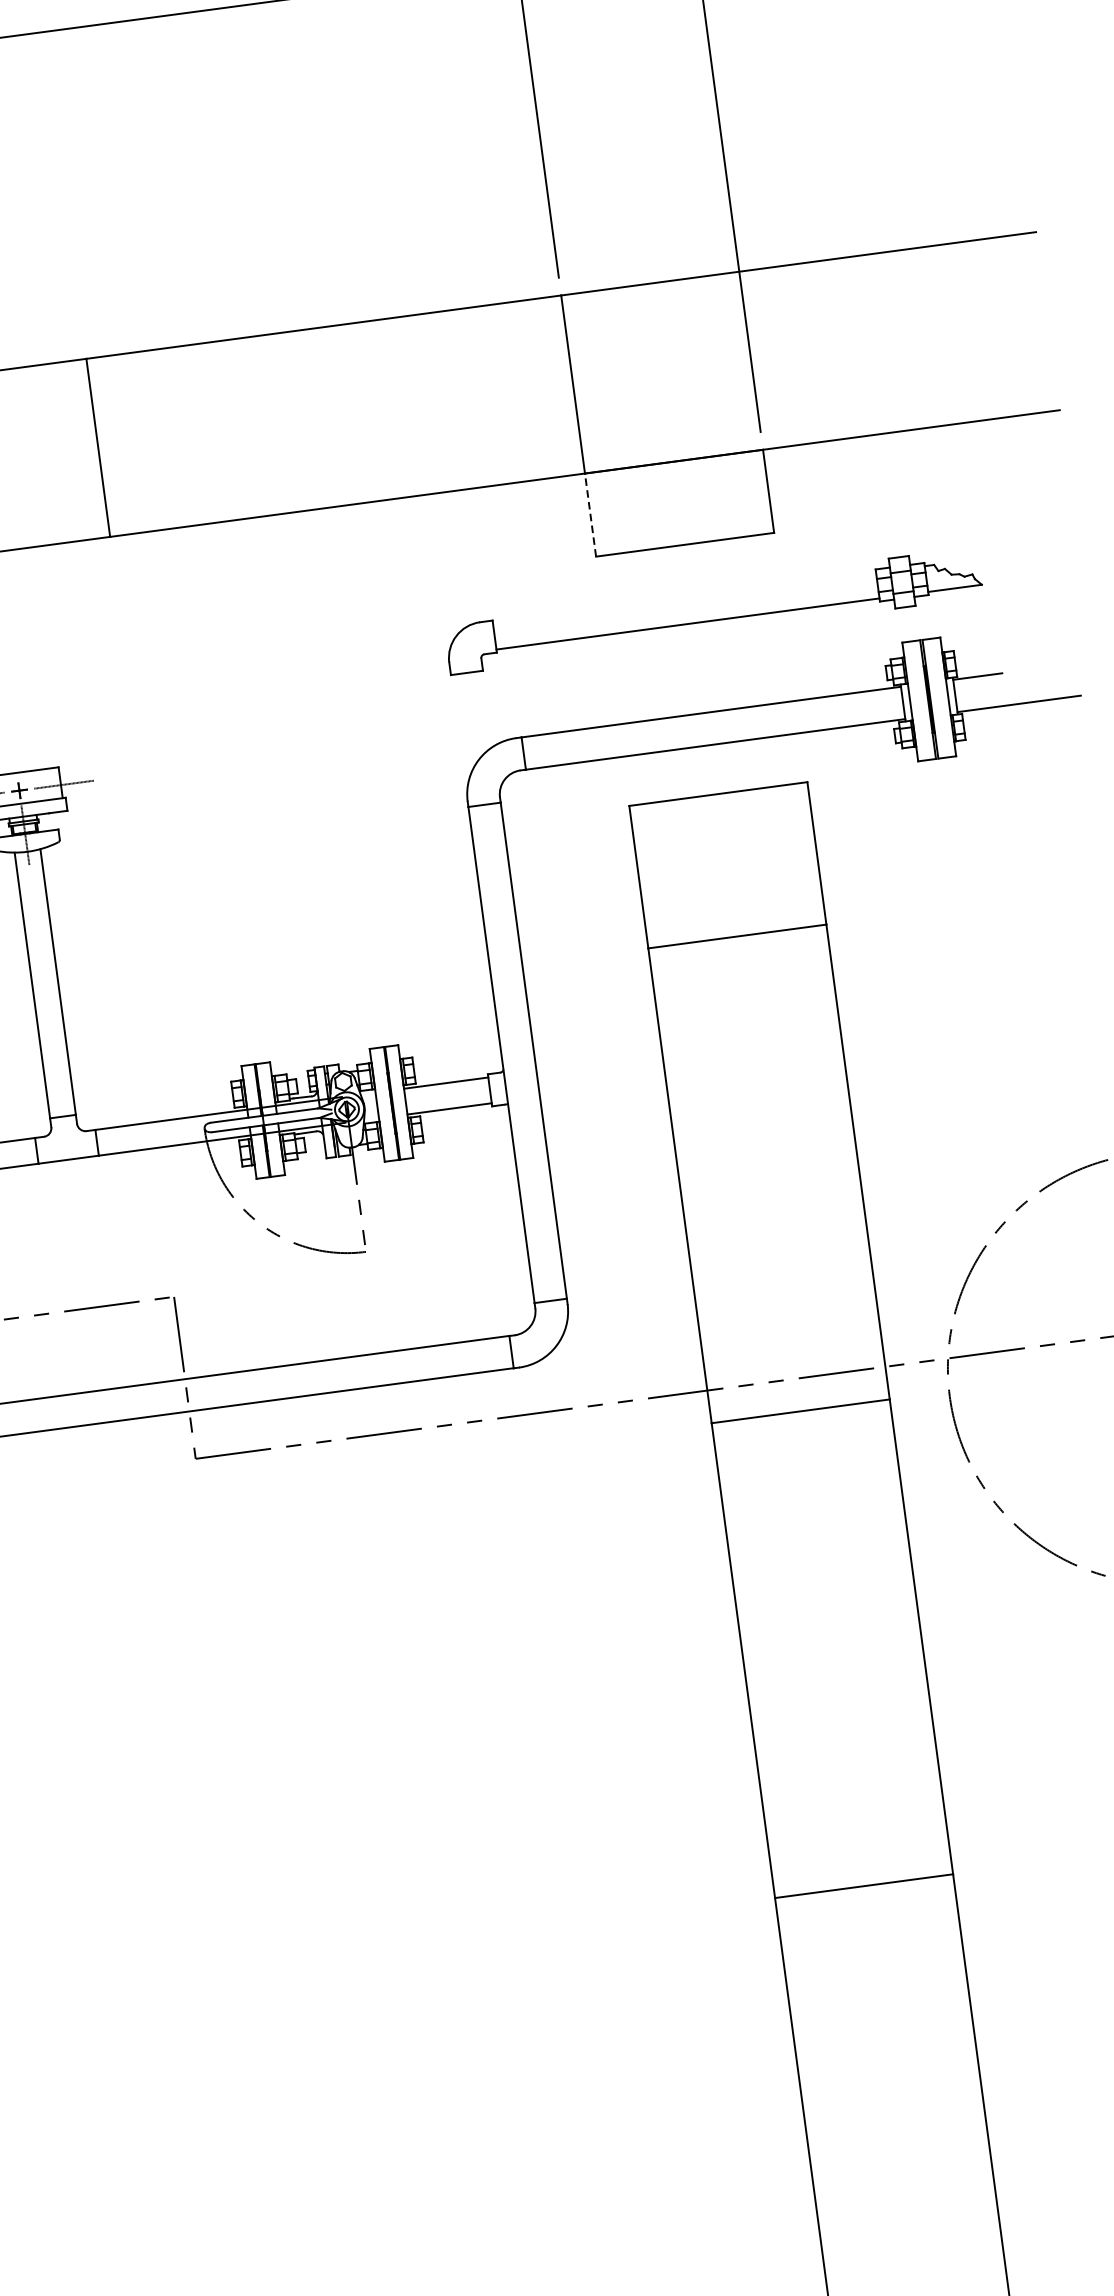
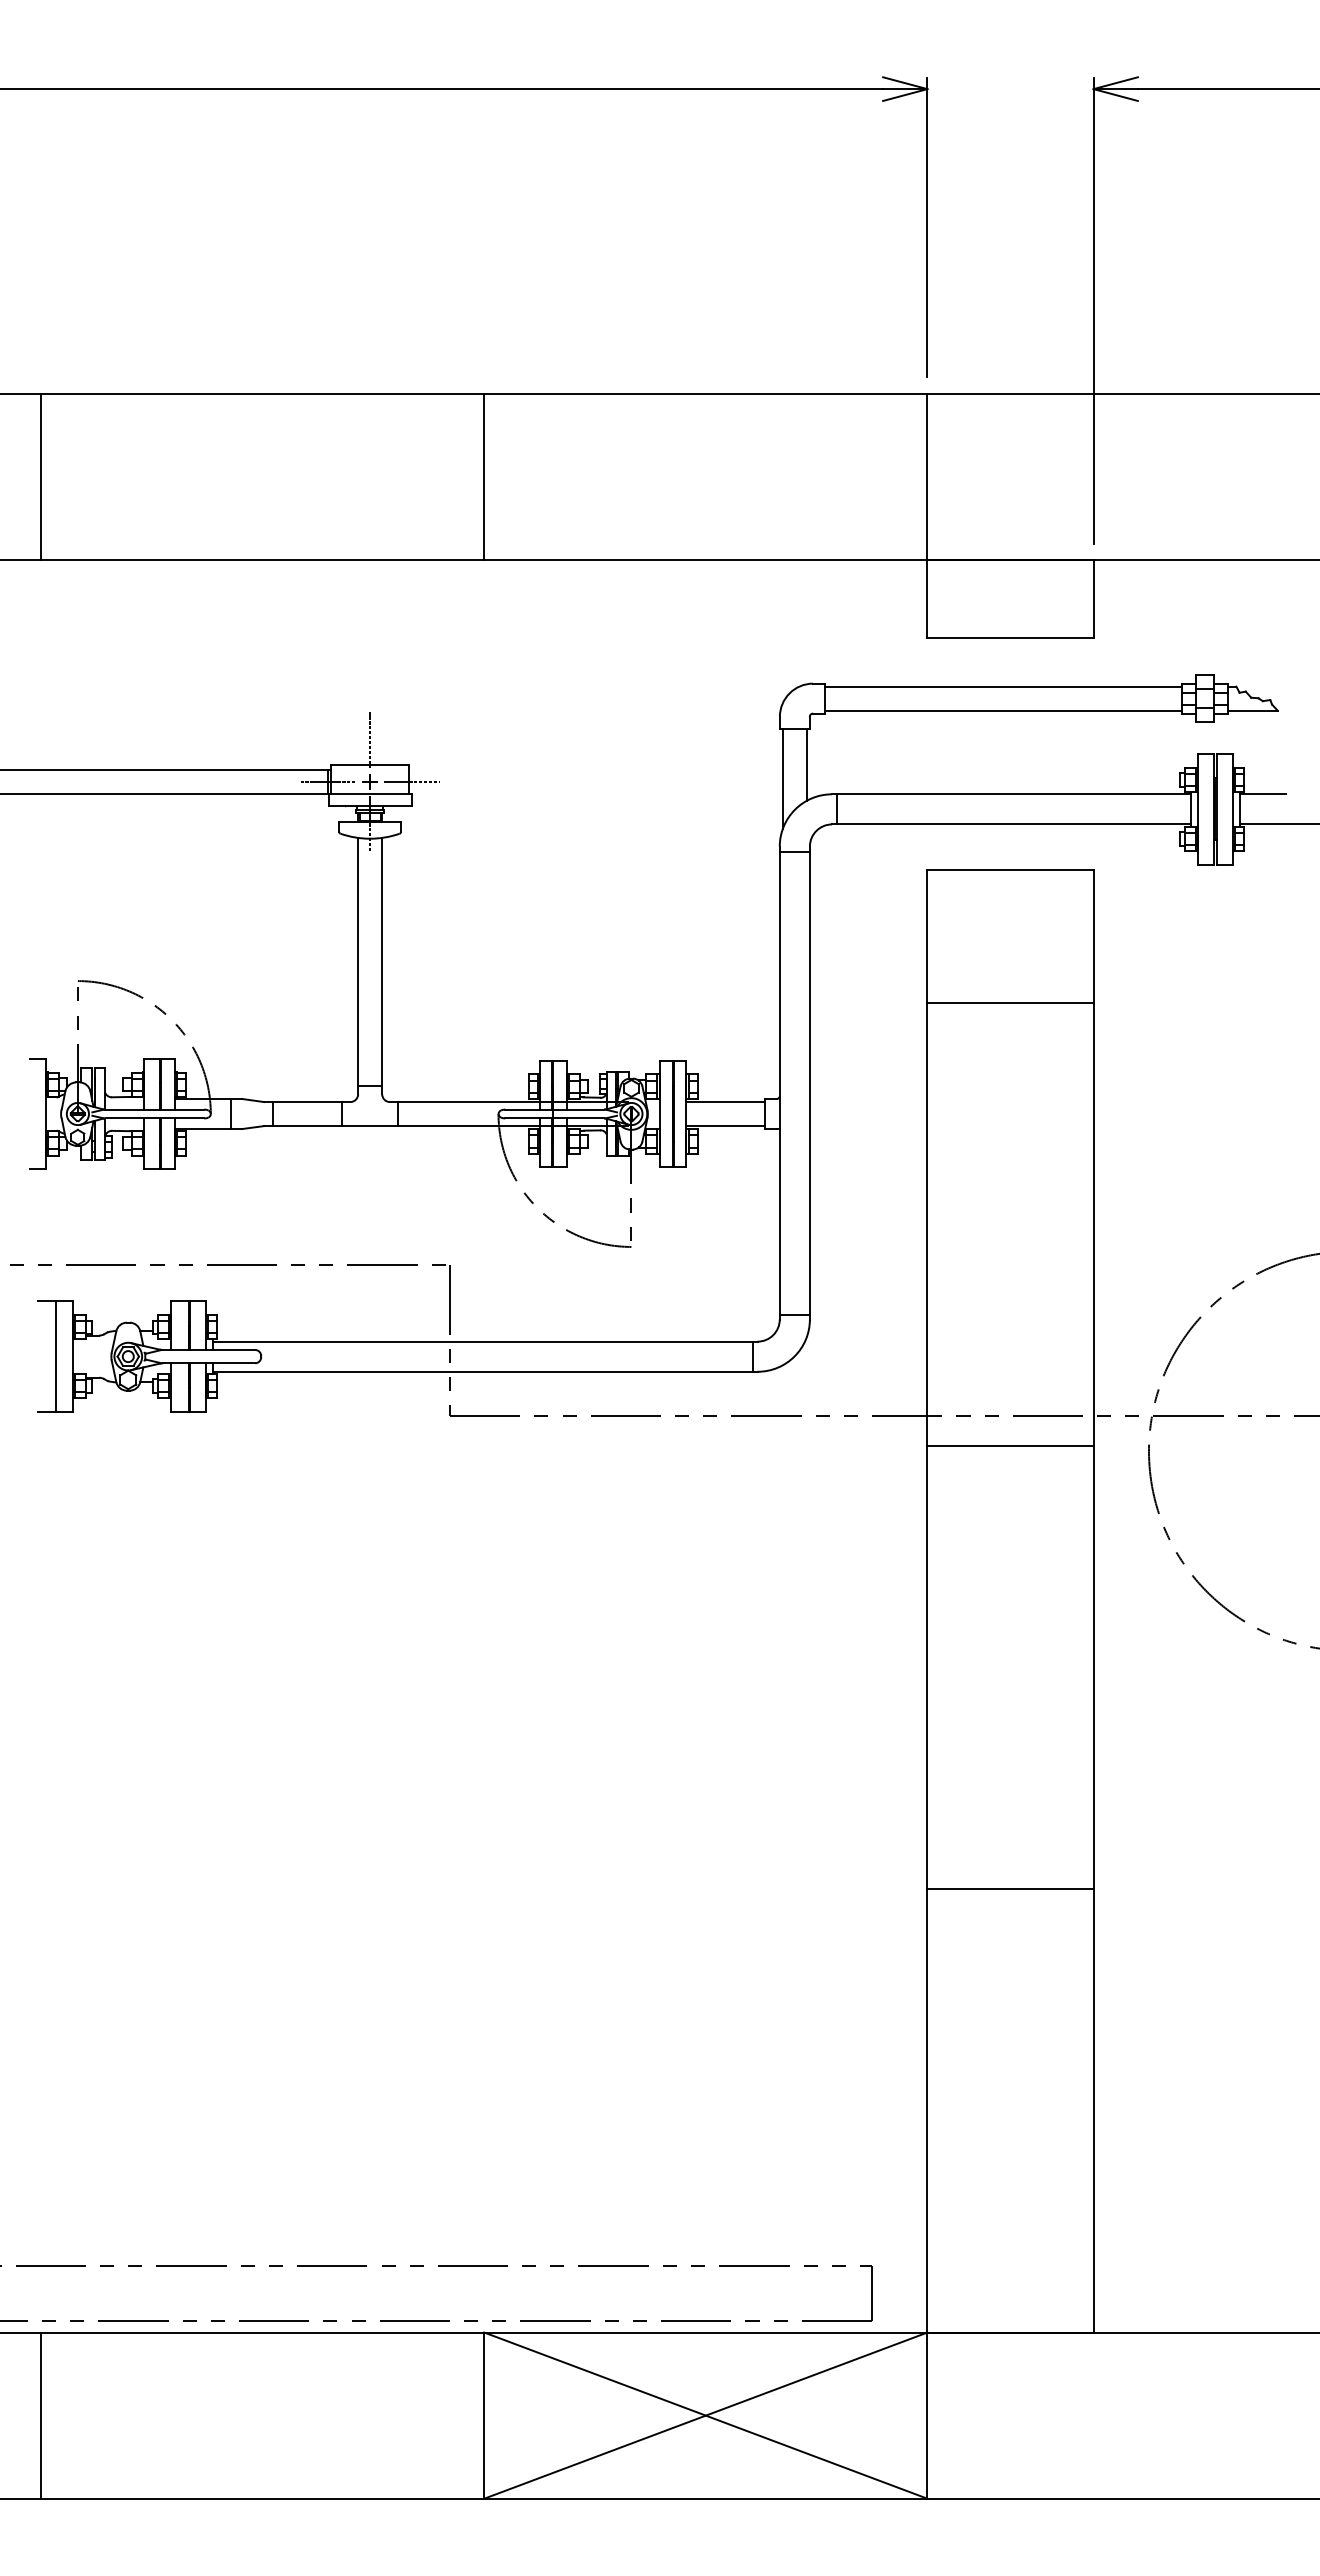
line: (590, 514) -> (927, 598), dashed -> solid
line: (684, 598) -> (1003, 686), added
line: (484, 709) -> (806, 764), added
line: (460, 728) -> (782, 778), added
line: (13, 745) -> (370, 739), added

